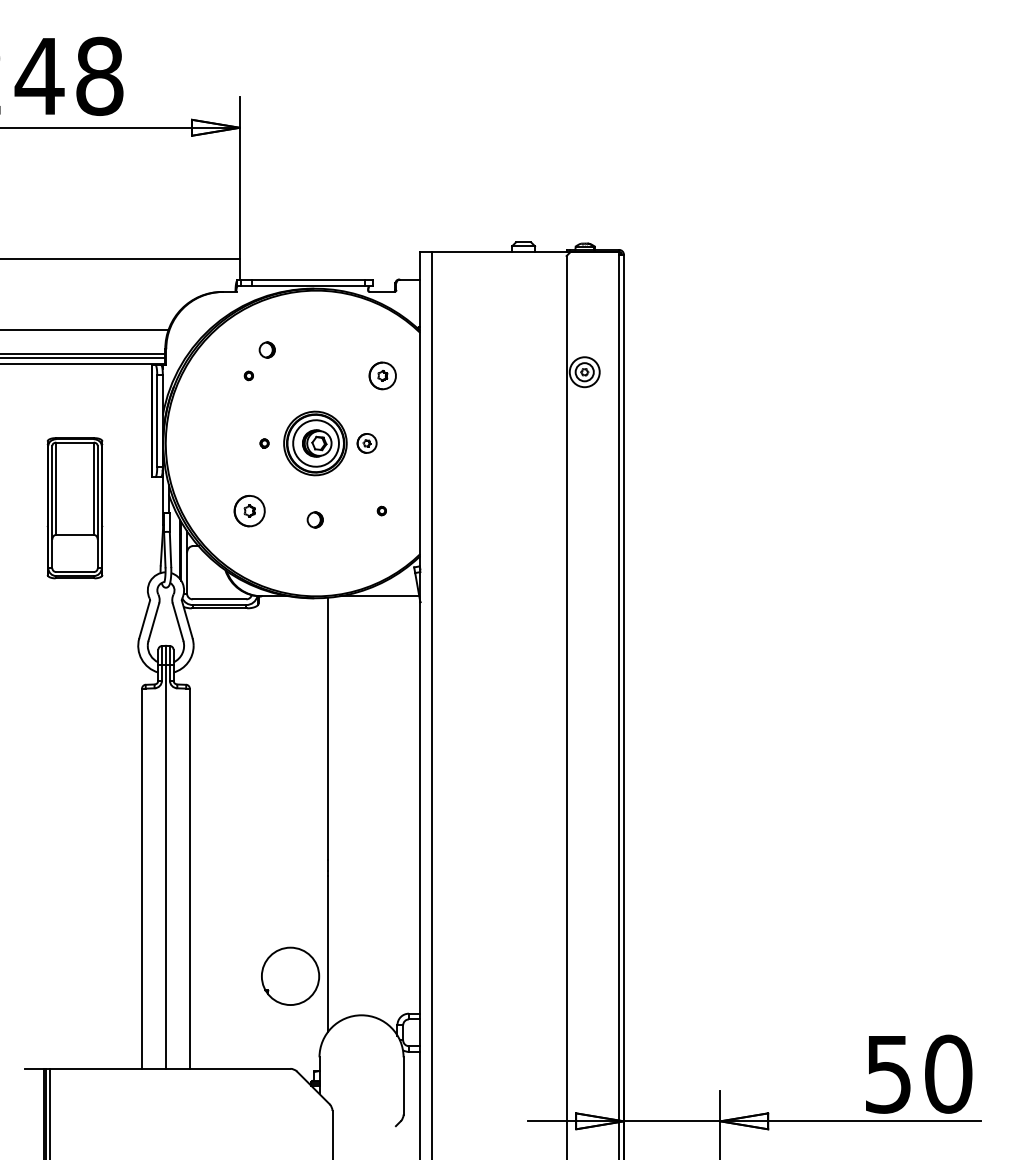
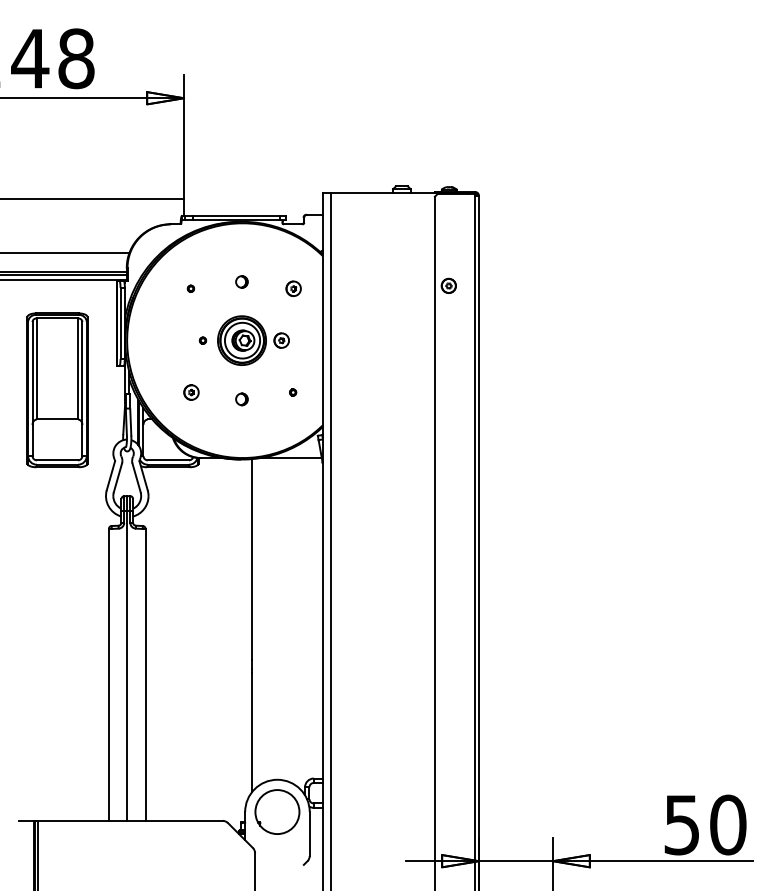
part: (266, 349) -> (241, 281), moved
circle: (584, 371) -> (448, 285), size x0.62
part: (382, 375) -> (293, 288), size x0.71
part: (74, 508) -> (57, 390), size x1.43
part: (249, 510) -> (191, 392), size x0.62
part: (290, 975) -> (277, 811), moved

